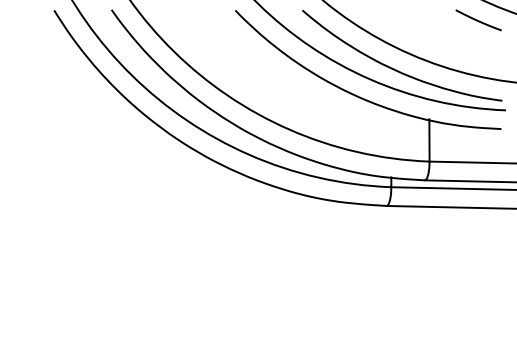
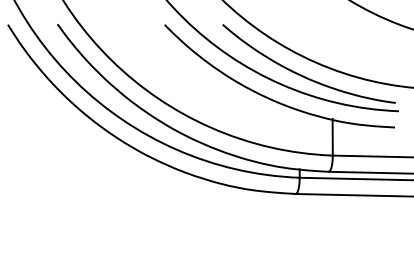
line: (478, 20) -> (375, 33), removed

